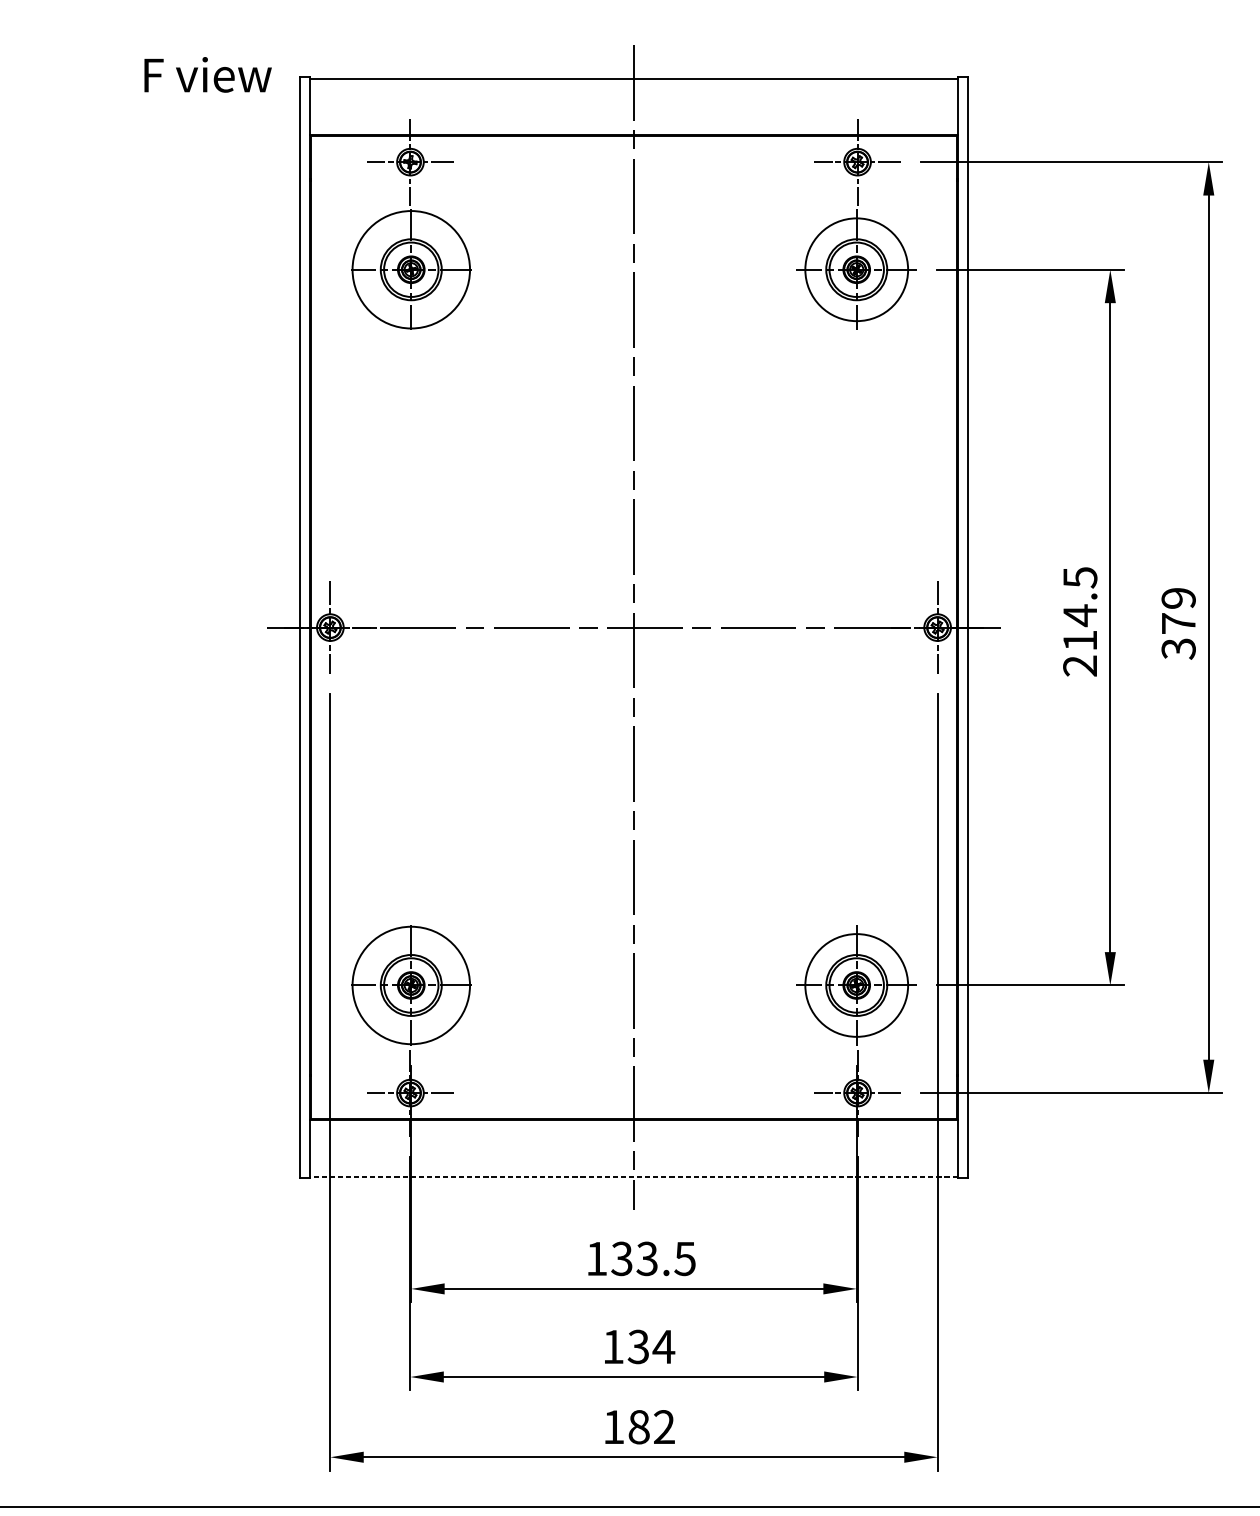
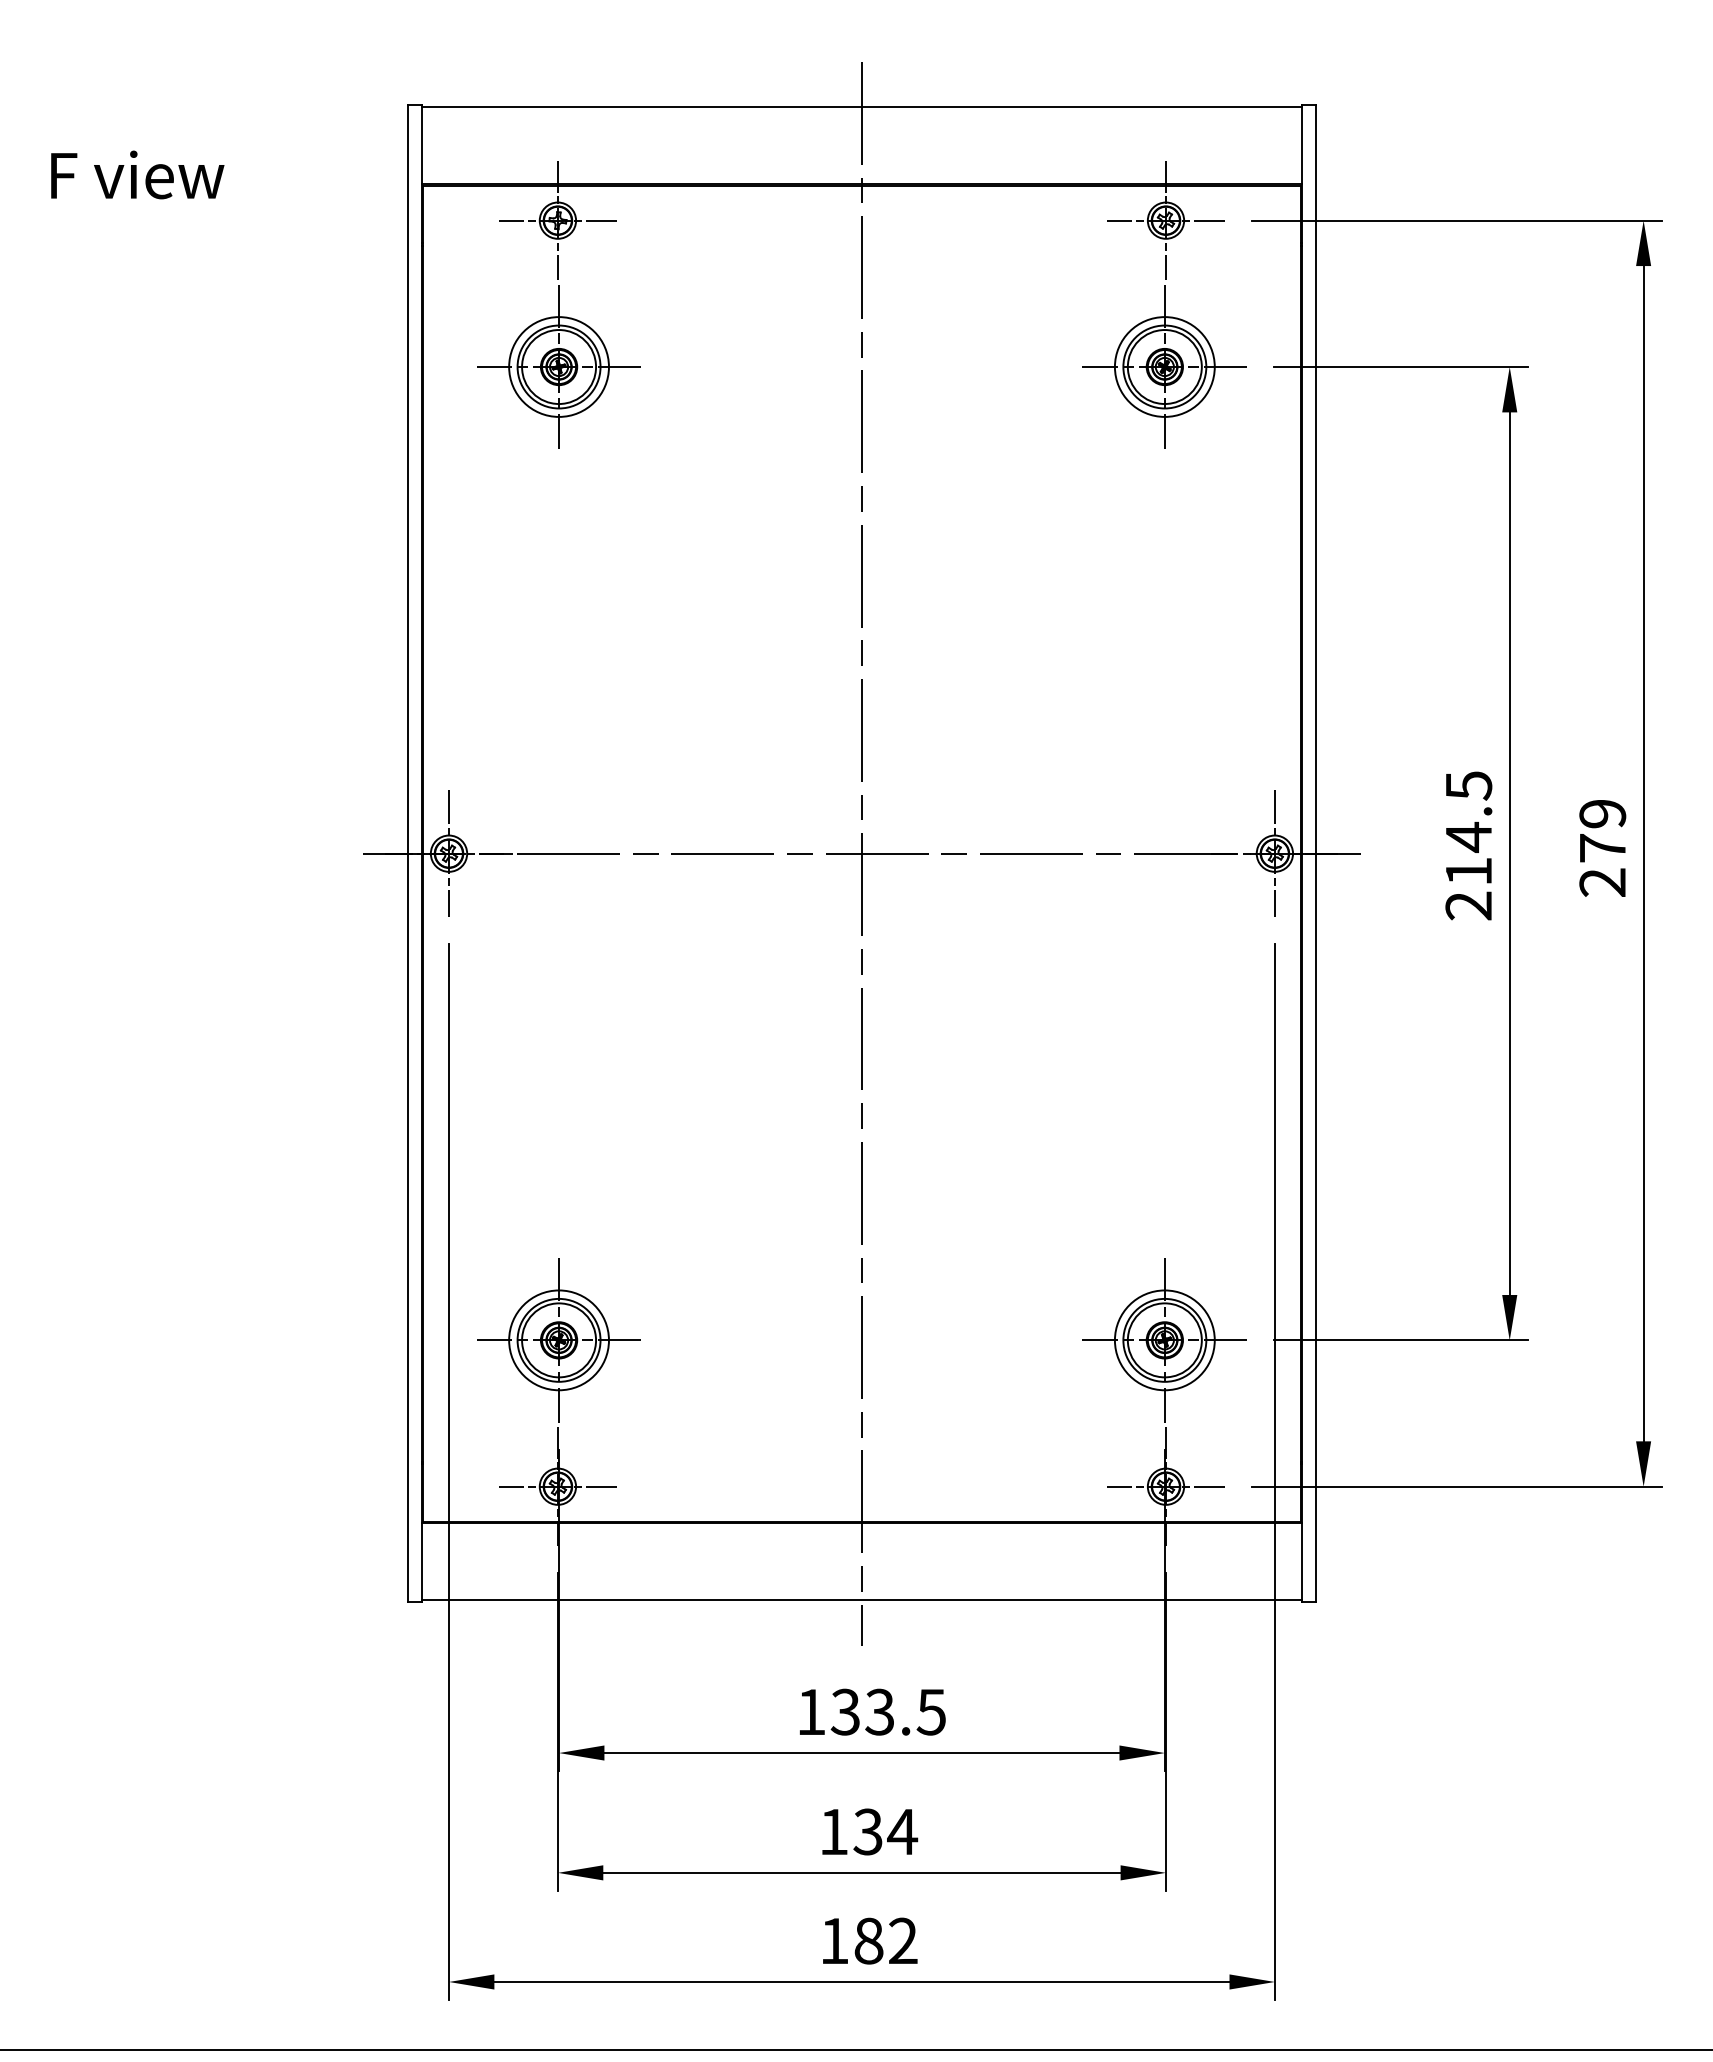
text: (207, 74) -> (137, 174), moved
circle: (410, 269) -> (558, 366), size x0.62
circle: (856, 269) -> (1164, 366), size x0.71
text: (1178, 648) -> (1602, 882), 379 -> 279
circle: (410, 985) -> (558, 1340), size x0.62
circle: (856, 985) -> (1164, 1340), size x0.71
line: (633, 1176) -> (861, 1600), dashed -> solid

